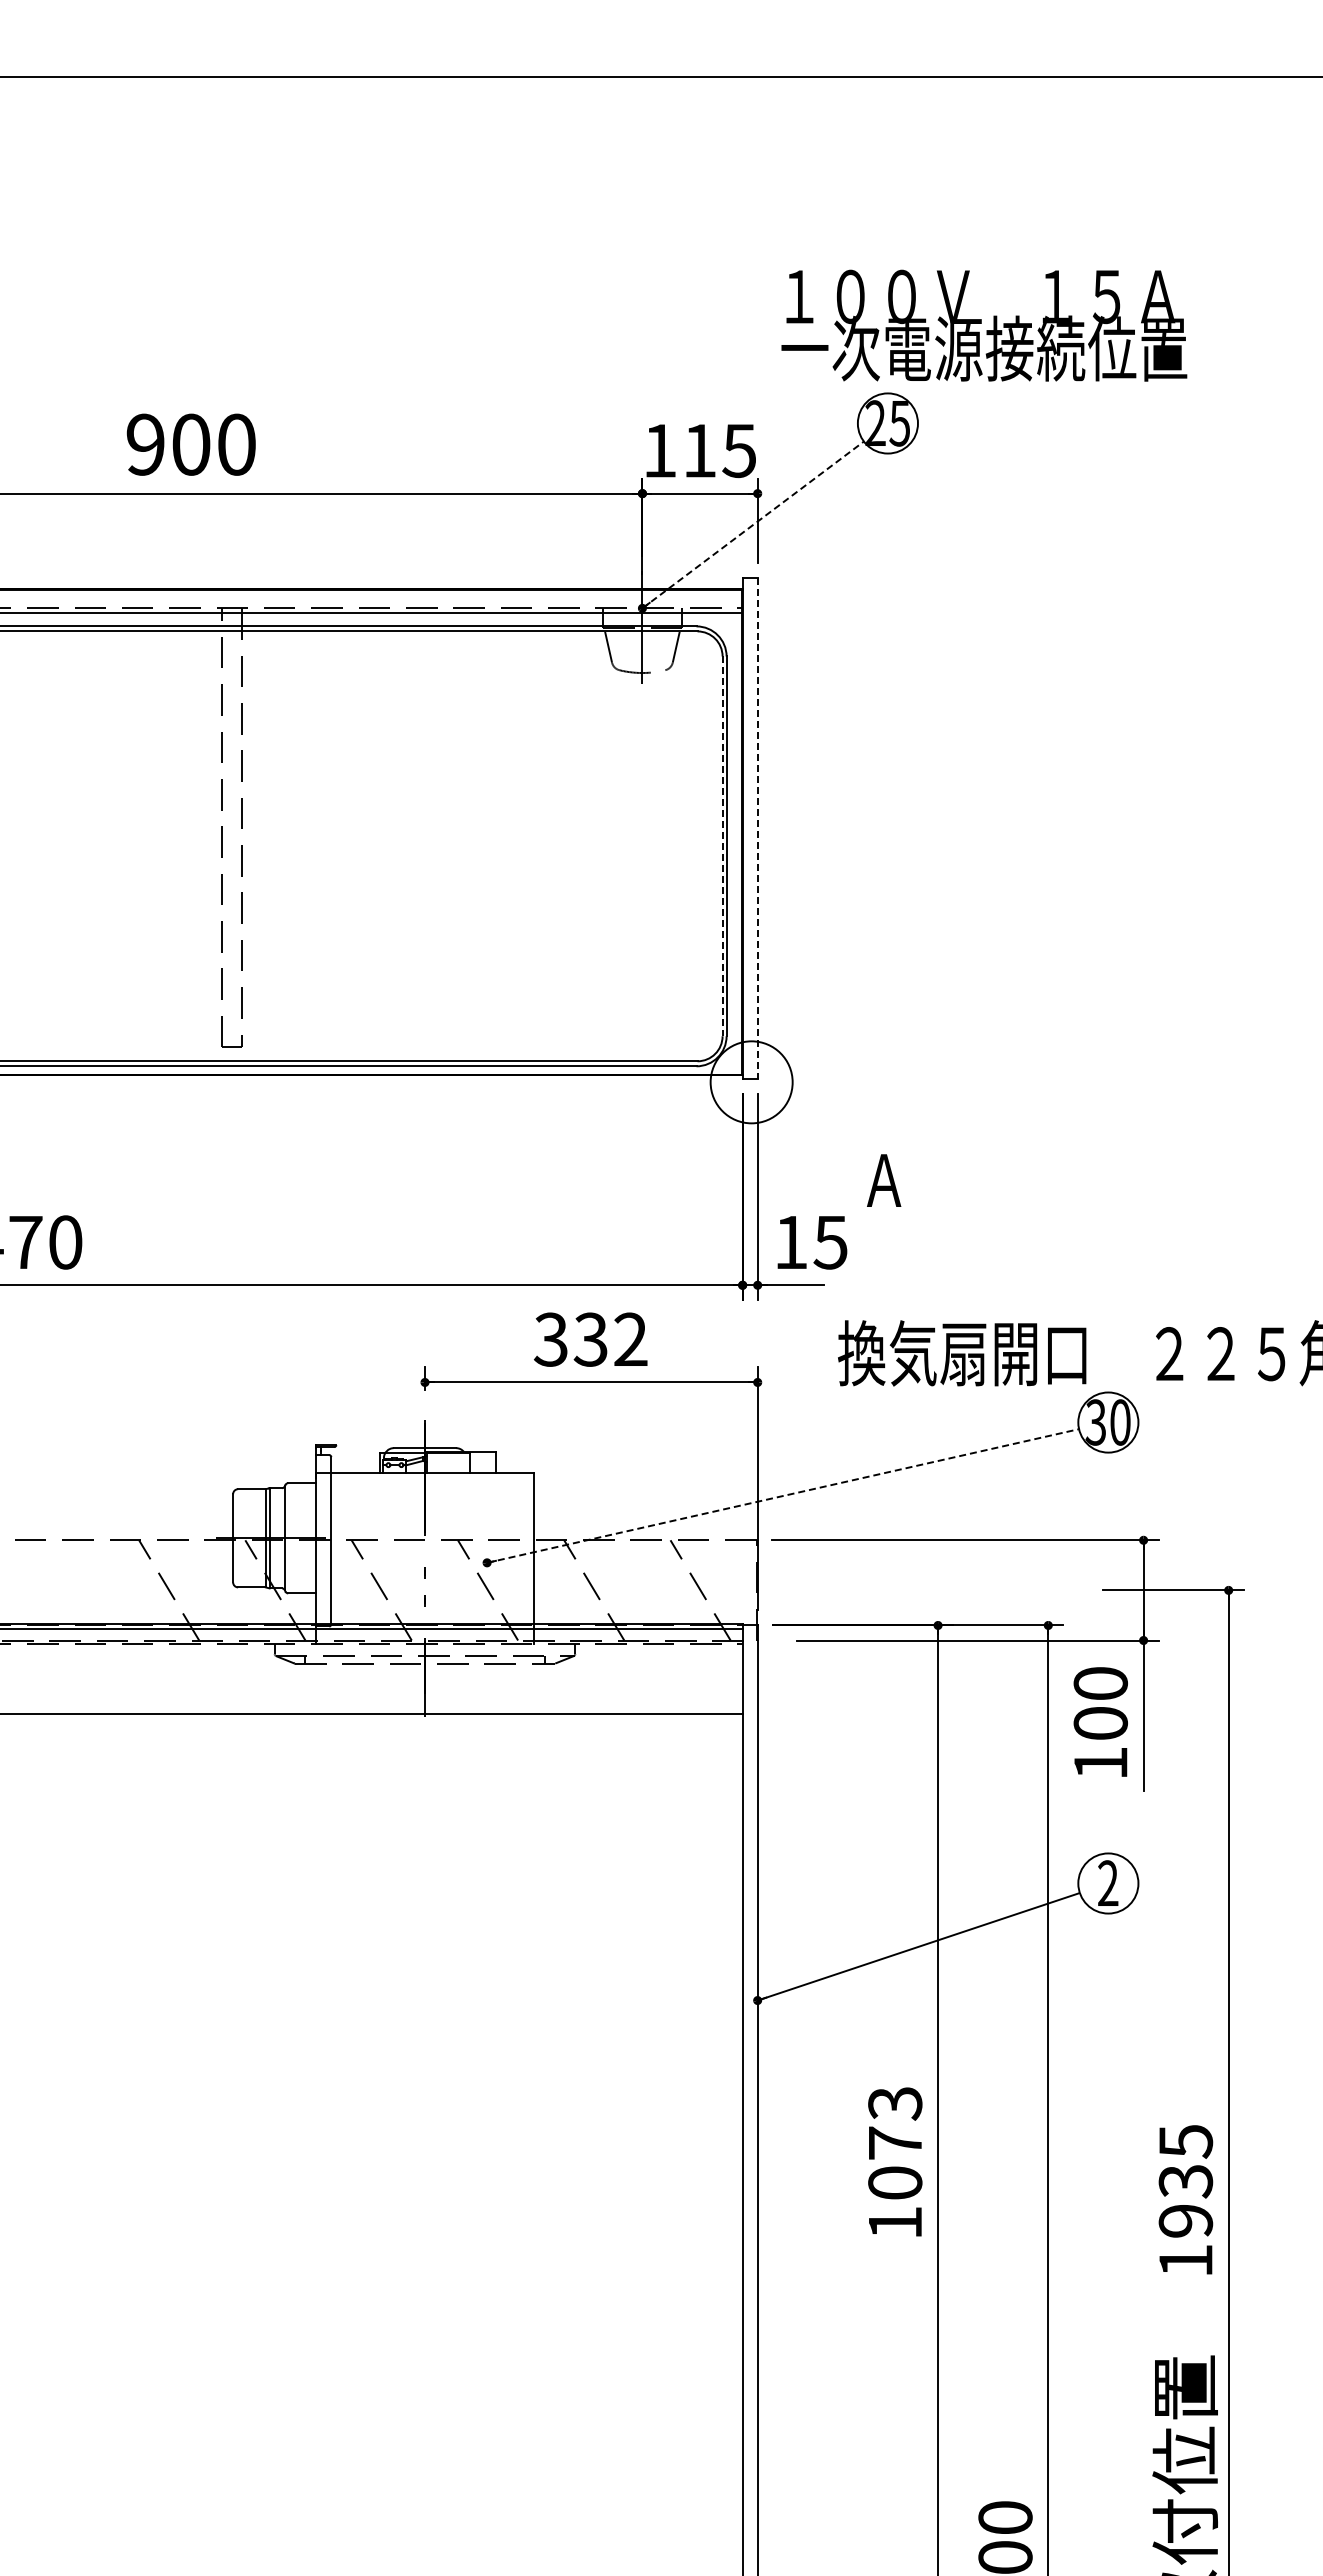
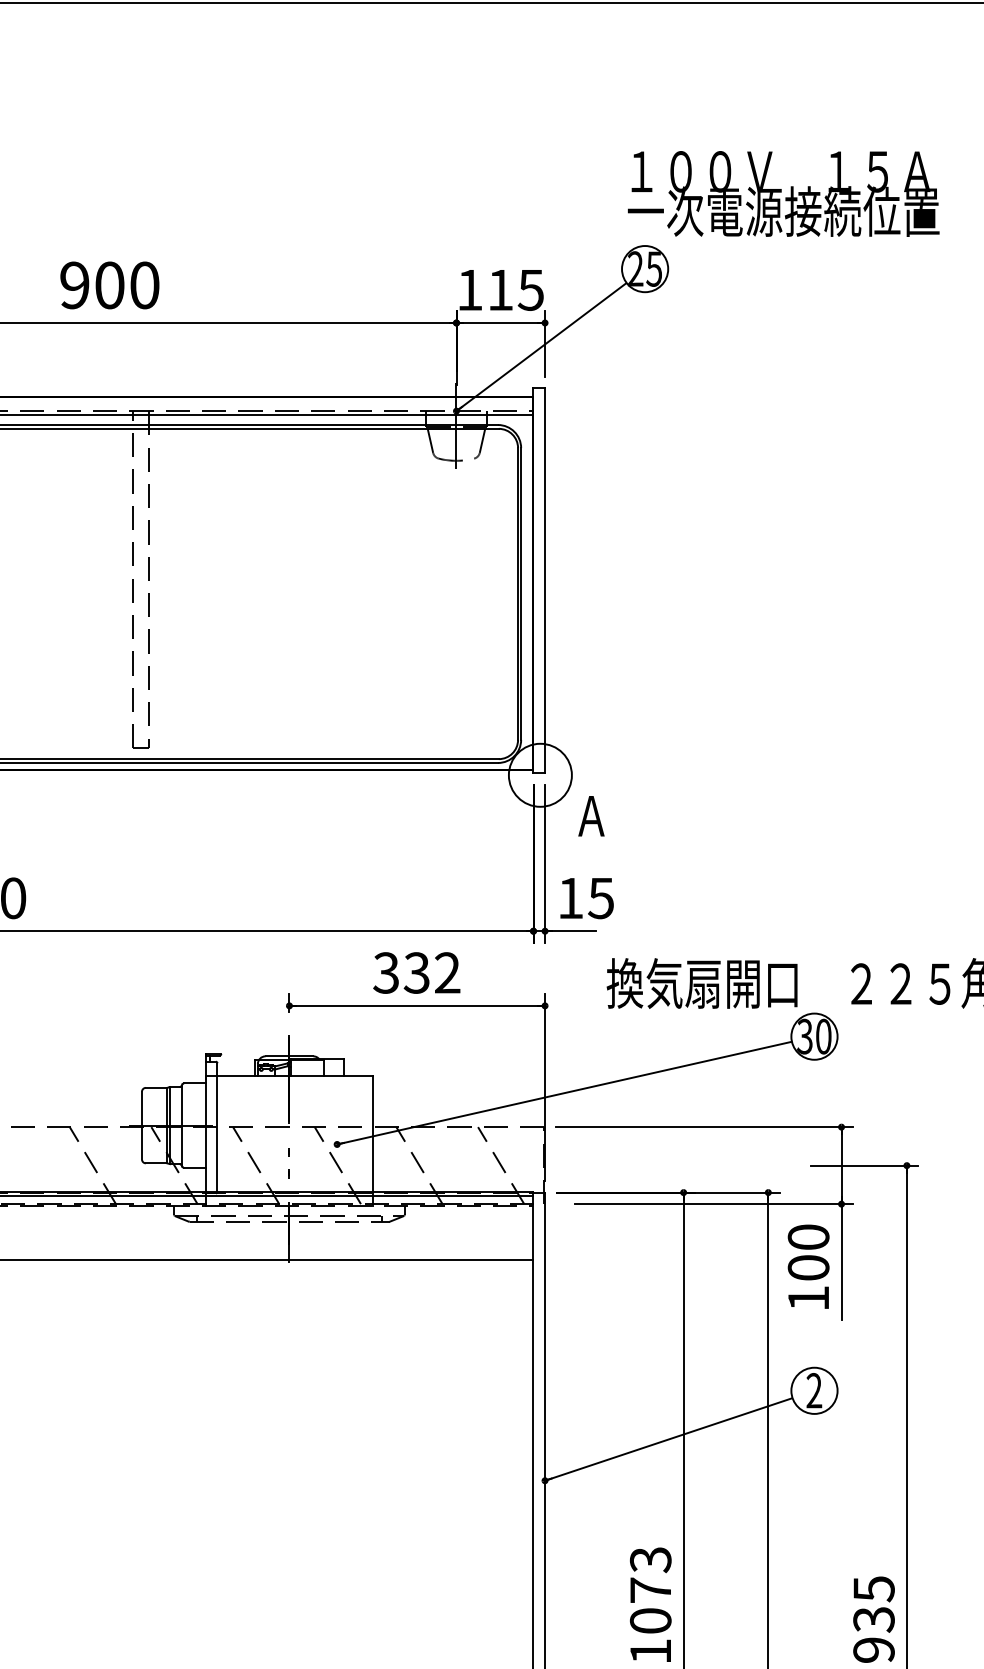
text: (984, 325) -> (783, 193), moved
line: (753, 524) -> (541, 346), dashed -> solid
line: (757, 828) -> (544, 580), dashed -> solid
line: (722, 846) -> (518, 594), dashed -> solid
text: (884, 1180) -> (591, 816), moved
line: (783, 1495) -> (564, 1092), dashed -> solid

